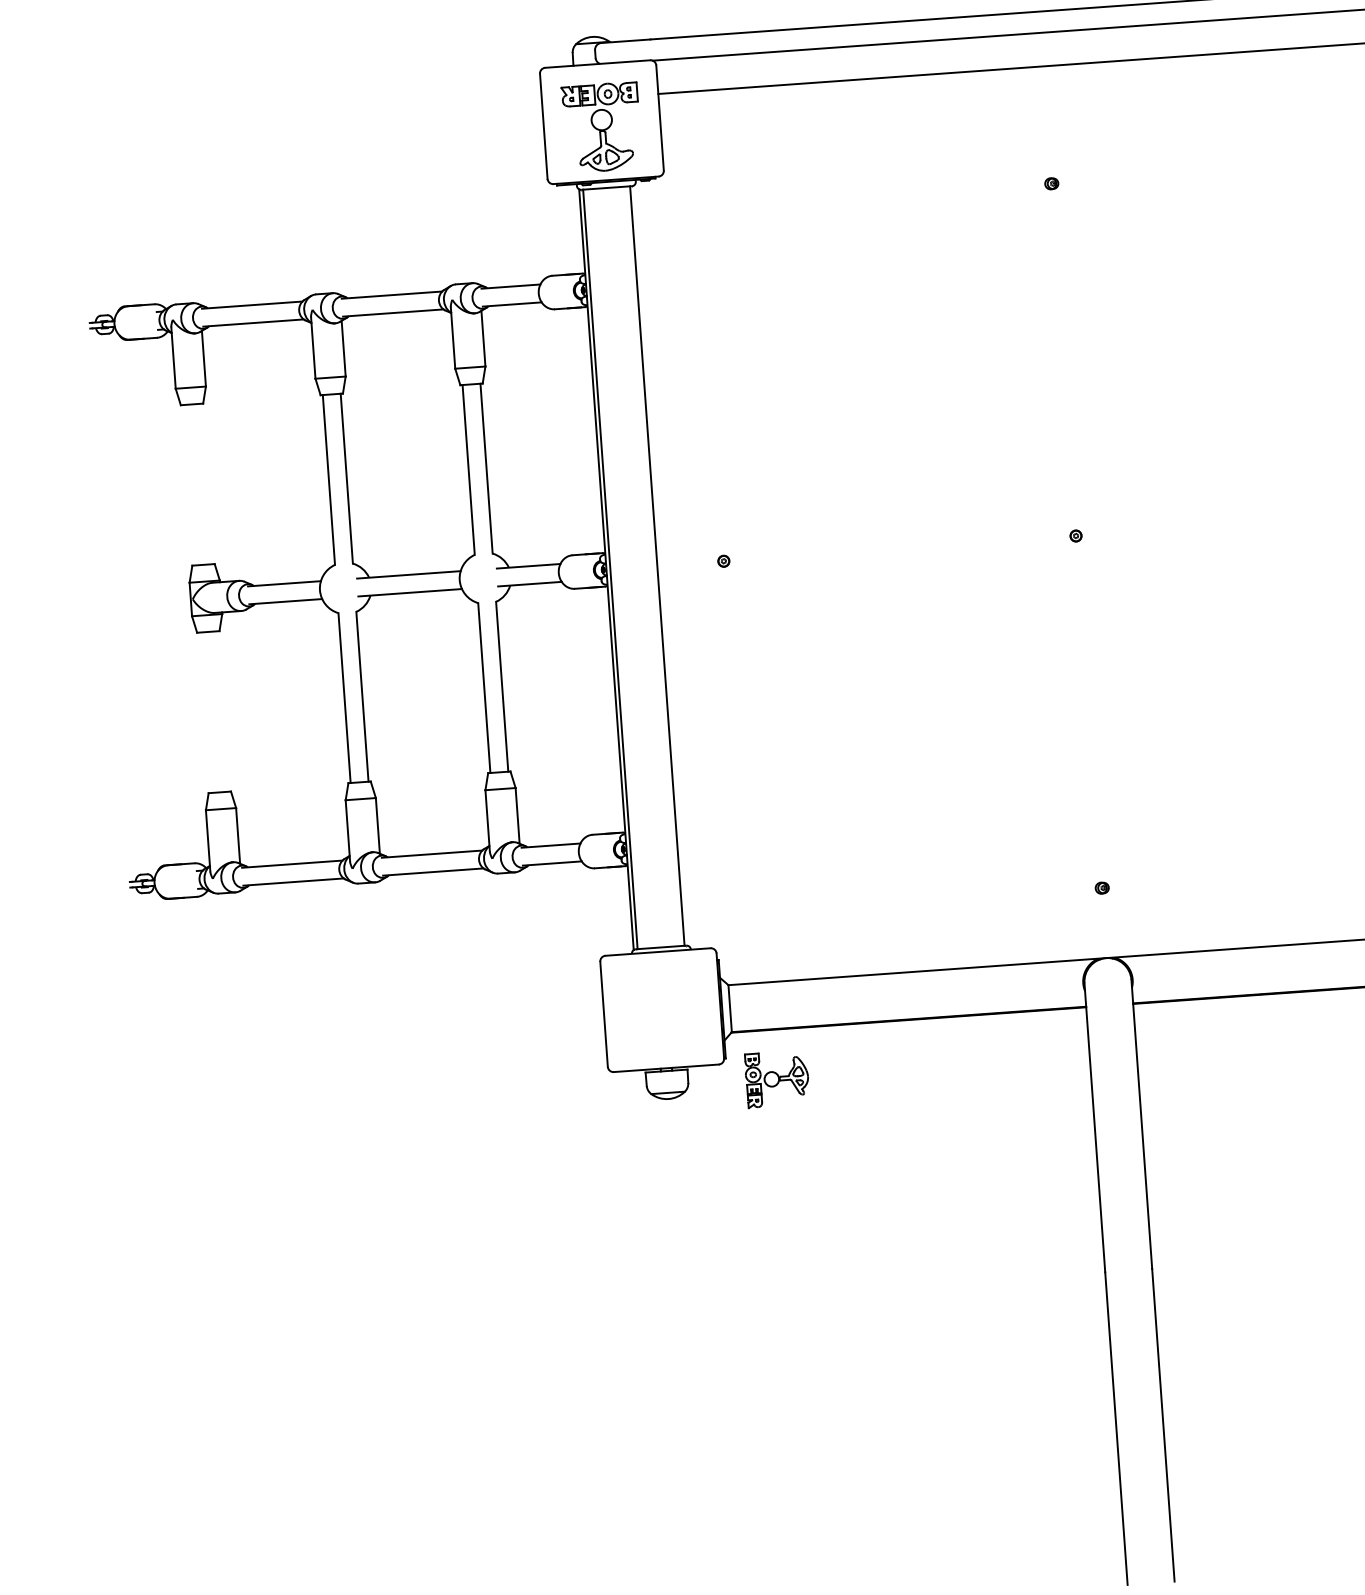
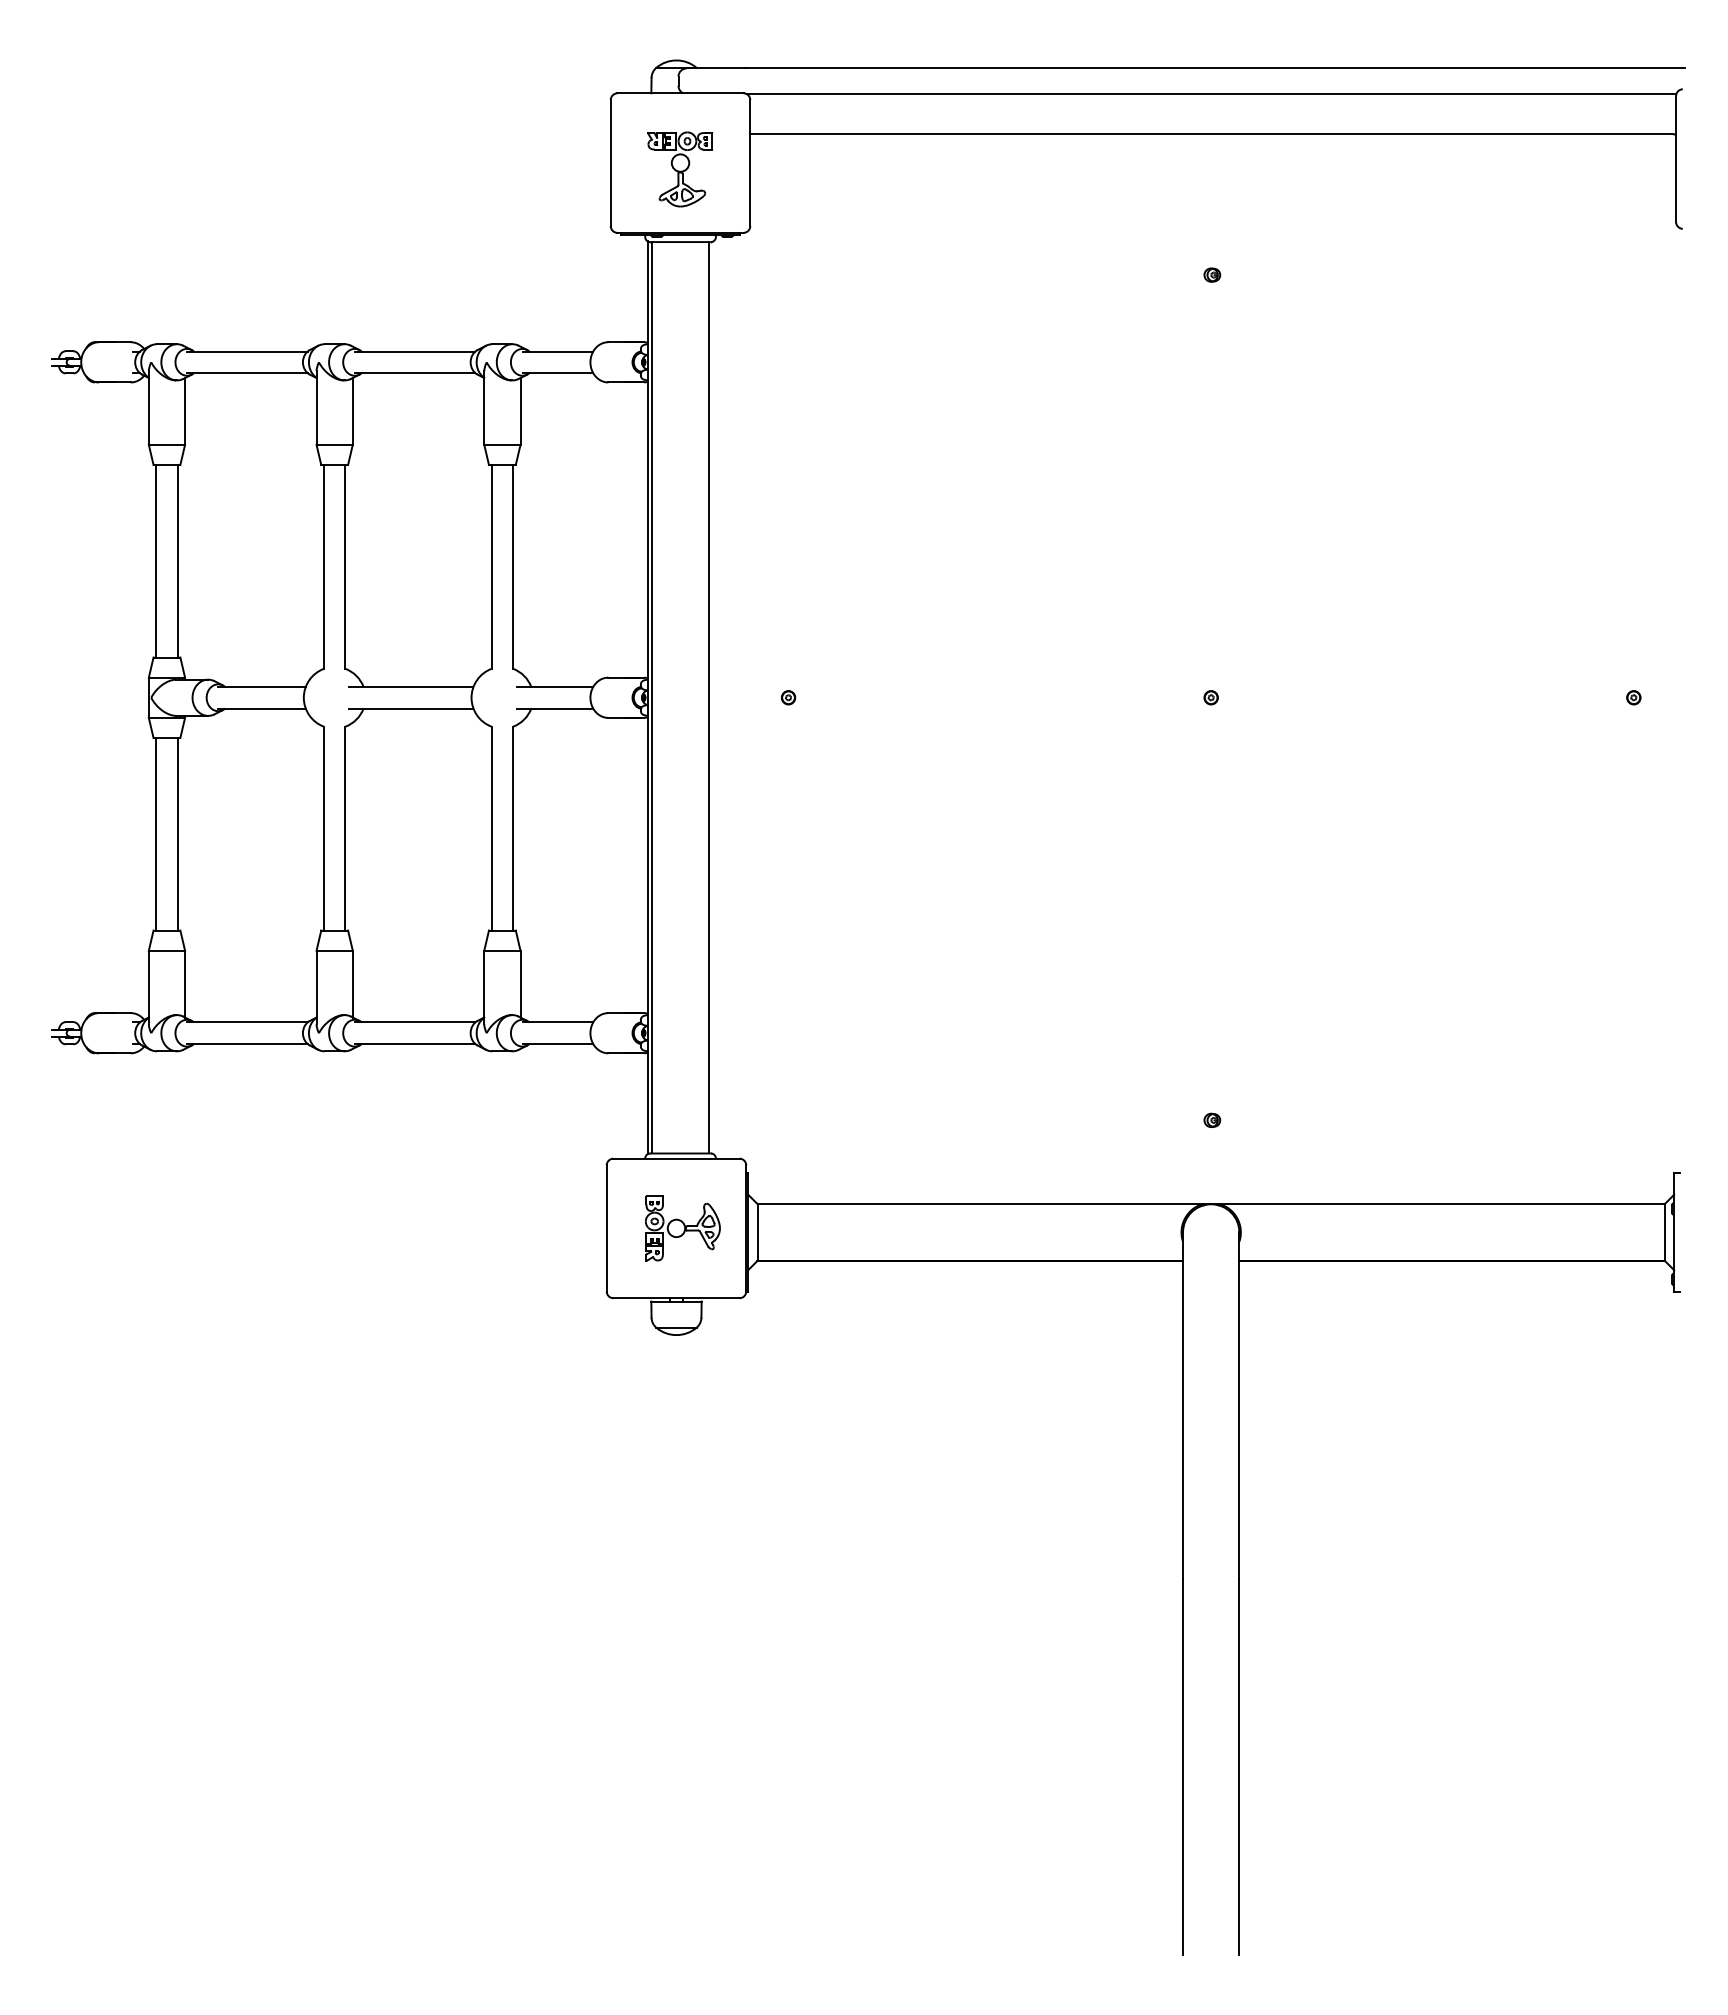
part: (602, 127) -> (680, 169), size x0.71
line: (206, 483) -> (177, 560), added
line: (189, 484) -> (156, 560), added
line: (222, 711) -> (177, 834), added
line: (205, 712) -> (156, 834), added
part: (776, 1079) -> (682, 1228), moved

